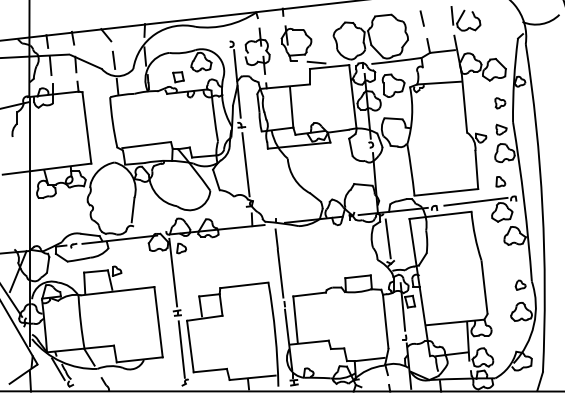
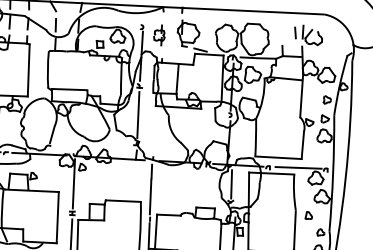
line: (421, 18) -> (294, 32), moved
part: (257, 50) -> (159, 34), size x0.6
part: (500, 181) -> (308, 215), moved

